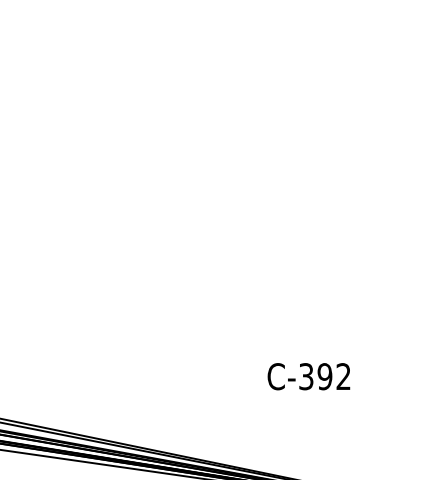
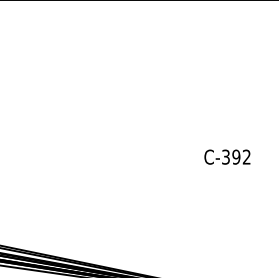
text: (309, 375) -> (227, 156), moved

